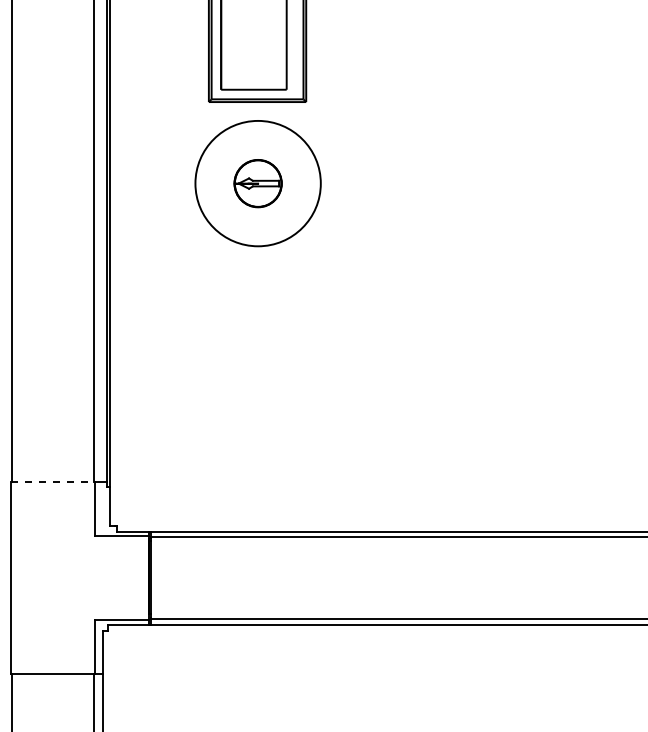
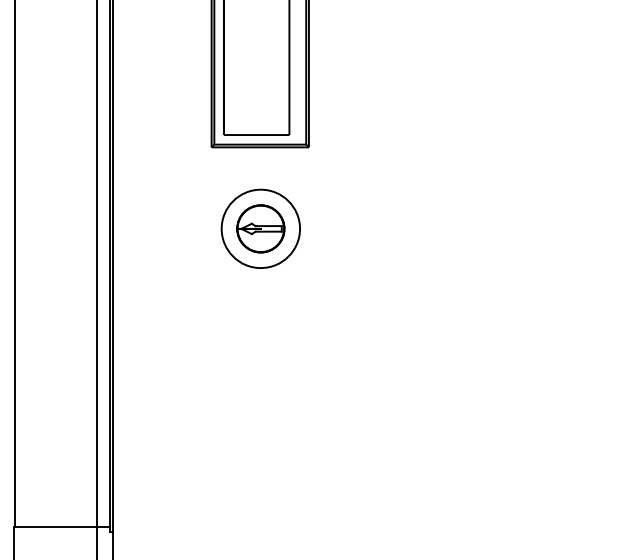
circle: (257, 183) -> (260, 228), size x0.62
line: (52, 481) -> (55, 526), dashed -> solid

